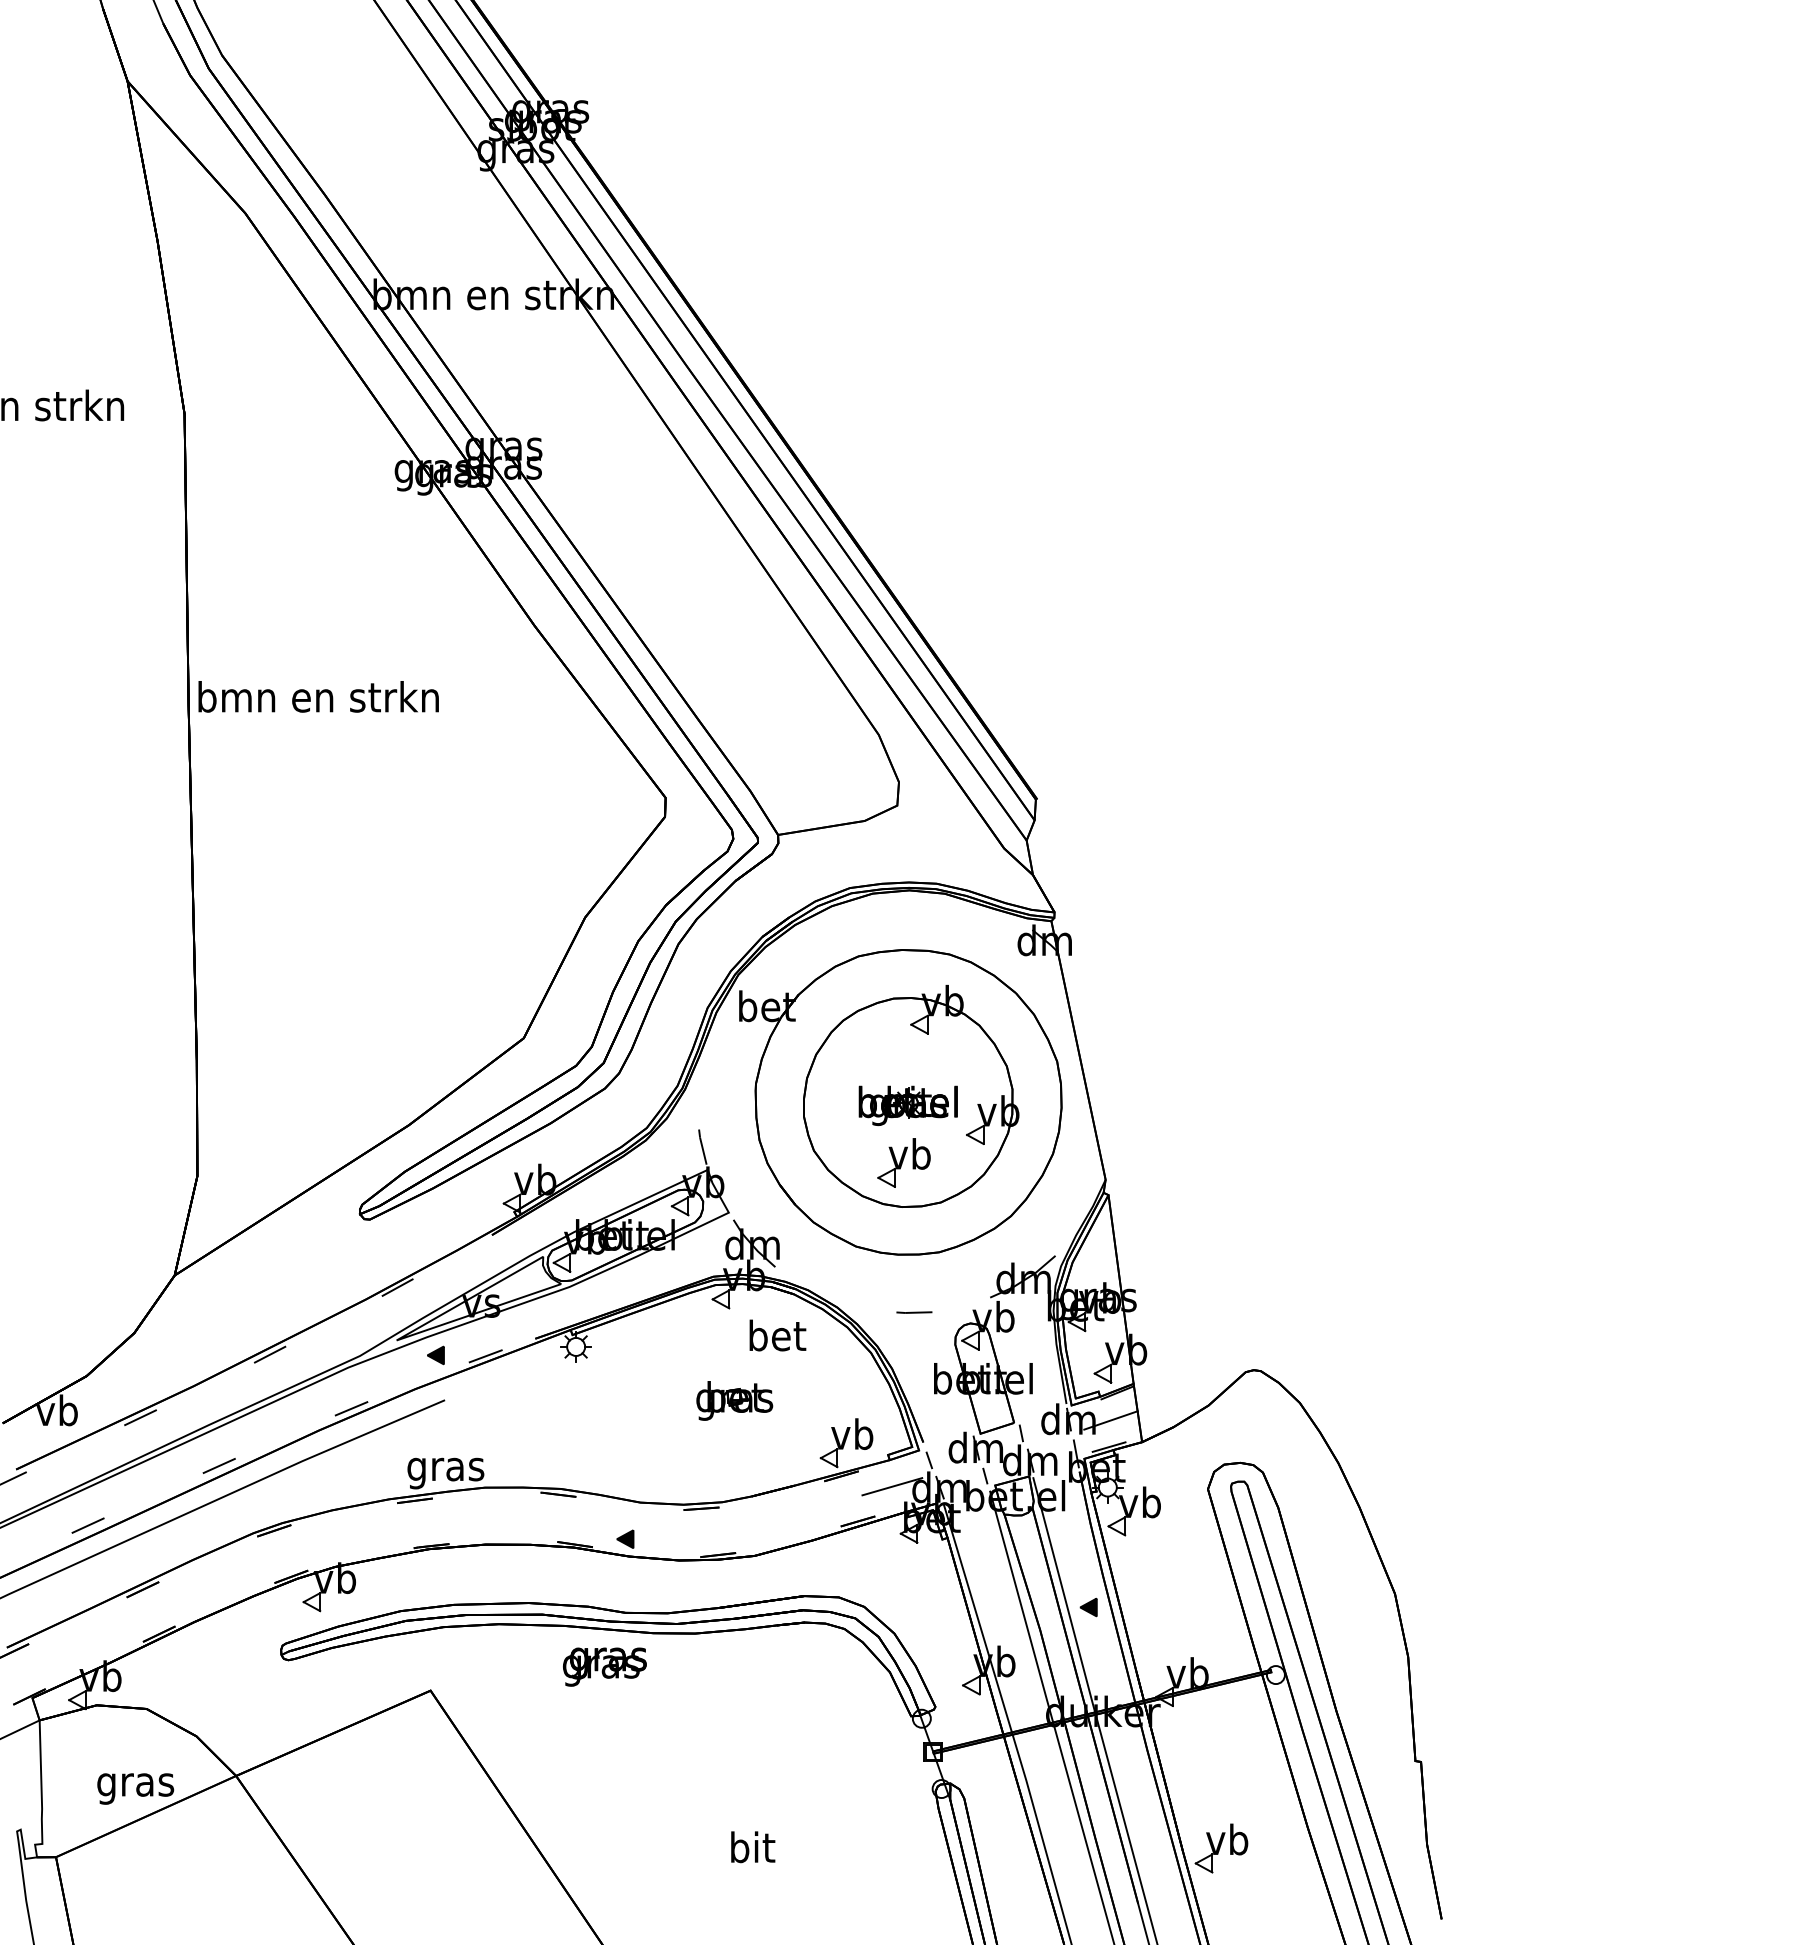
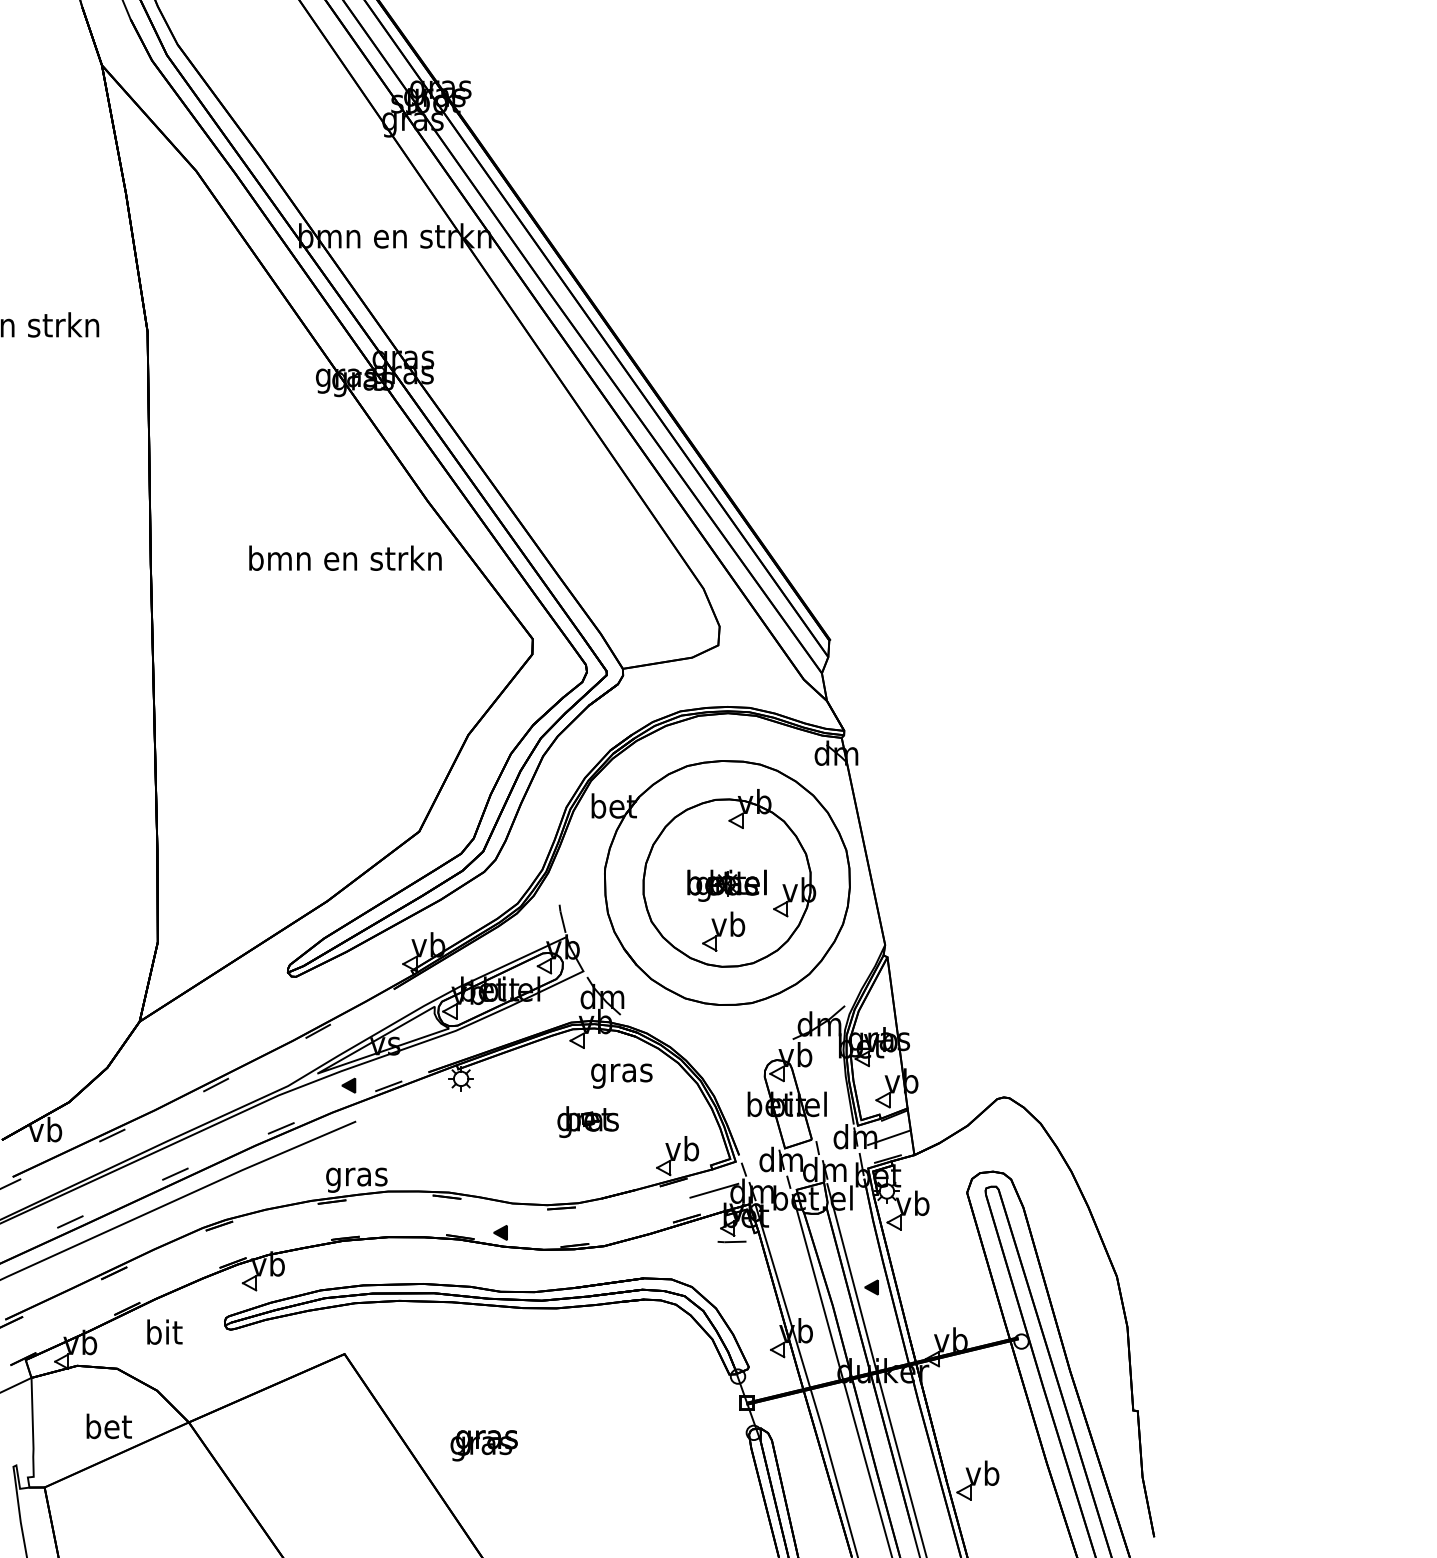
text: (318, 696) -> (345, 557), moved
line: (914, 1312) -> (732, 1241), moved
text: (776, 1339) -> (621, 1072), bet -> gras
text: (604, 1666) -> (483, 1445), moved
text: (135, 1784) -> (108, 1429), gras -> bet
text: (753, 1847) -> (165, 1332), moved

